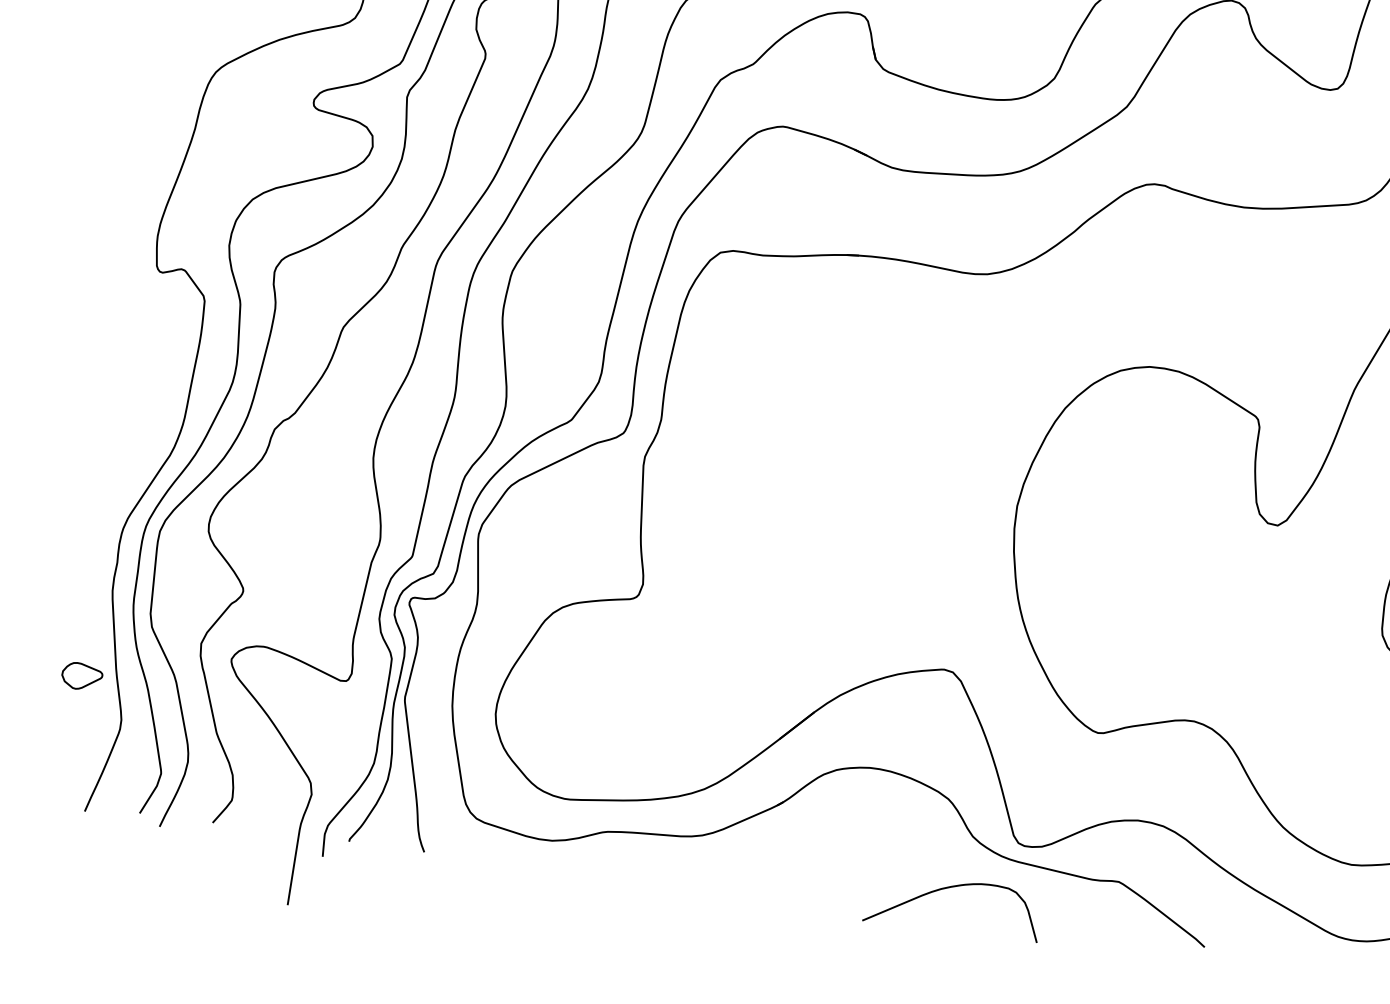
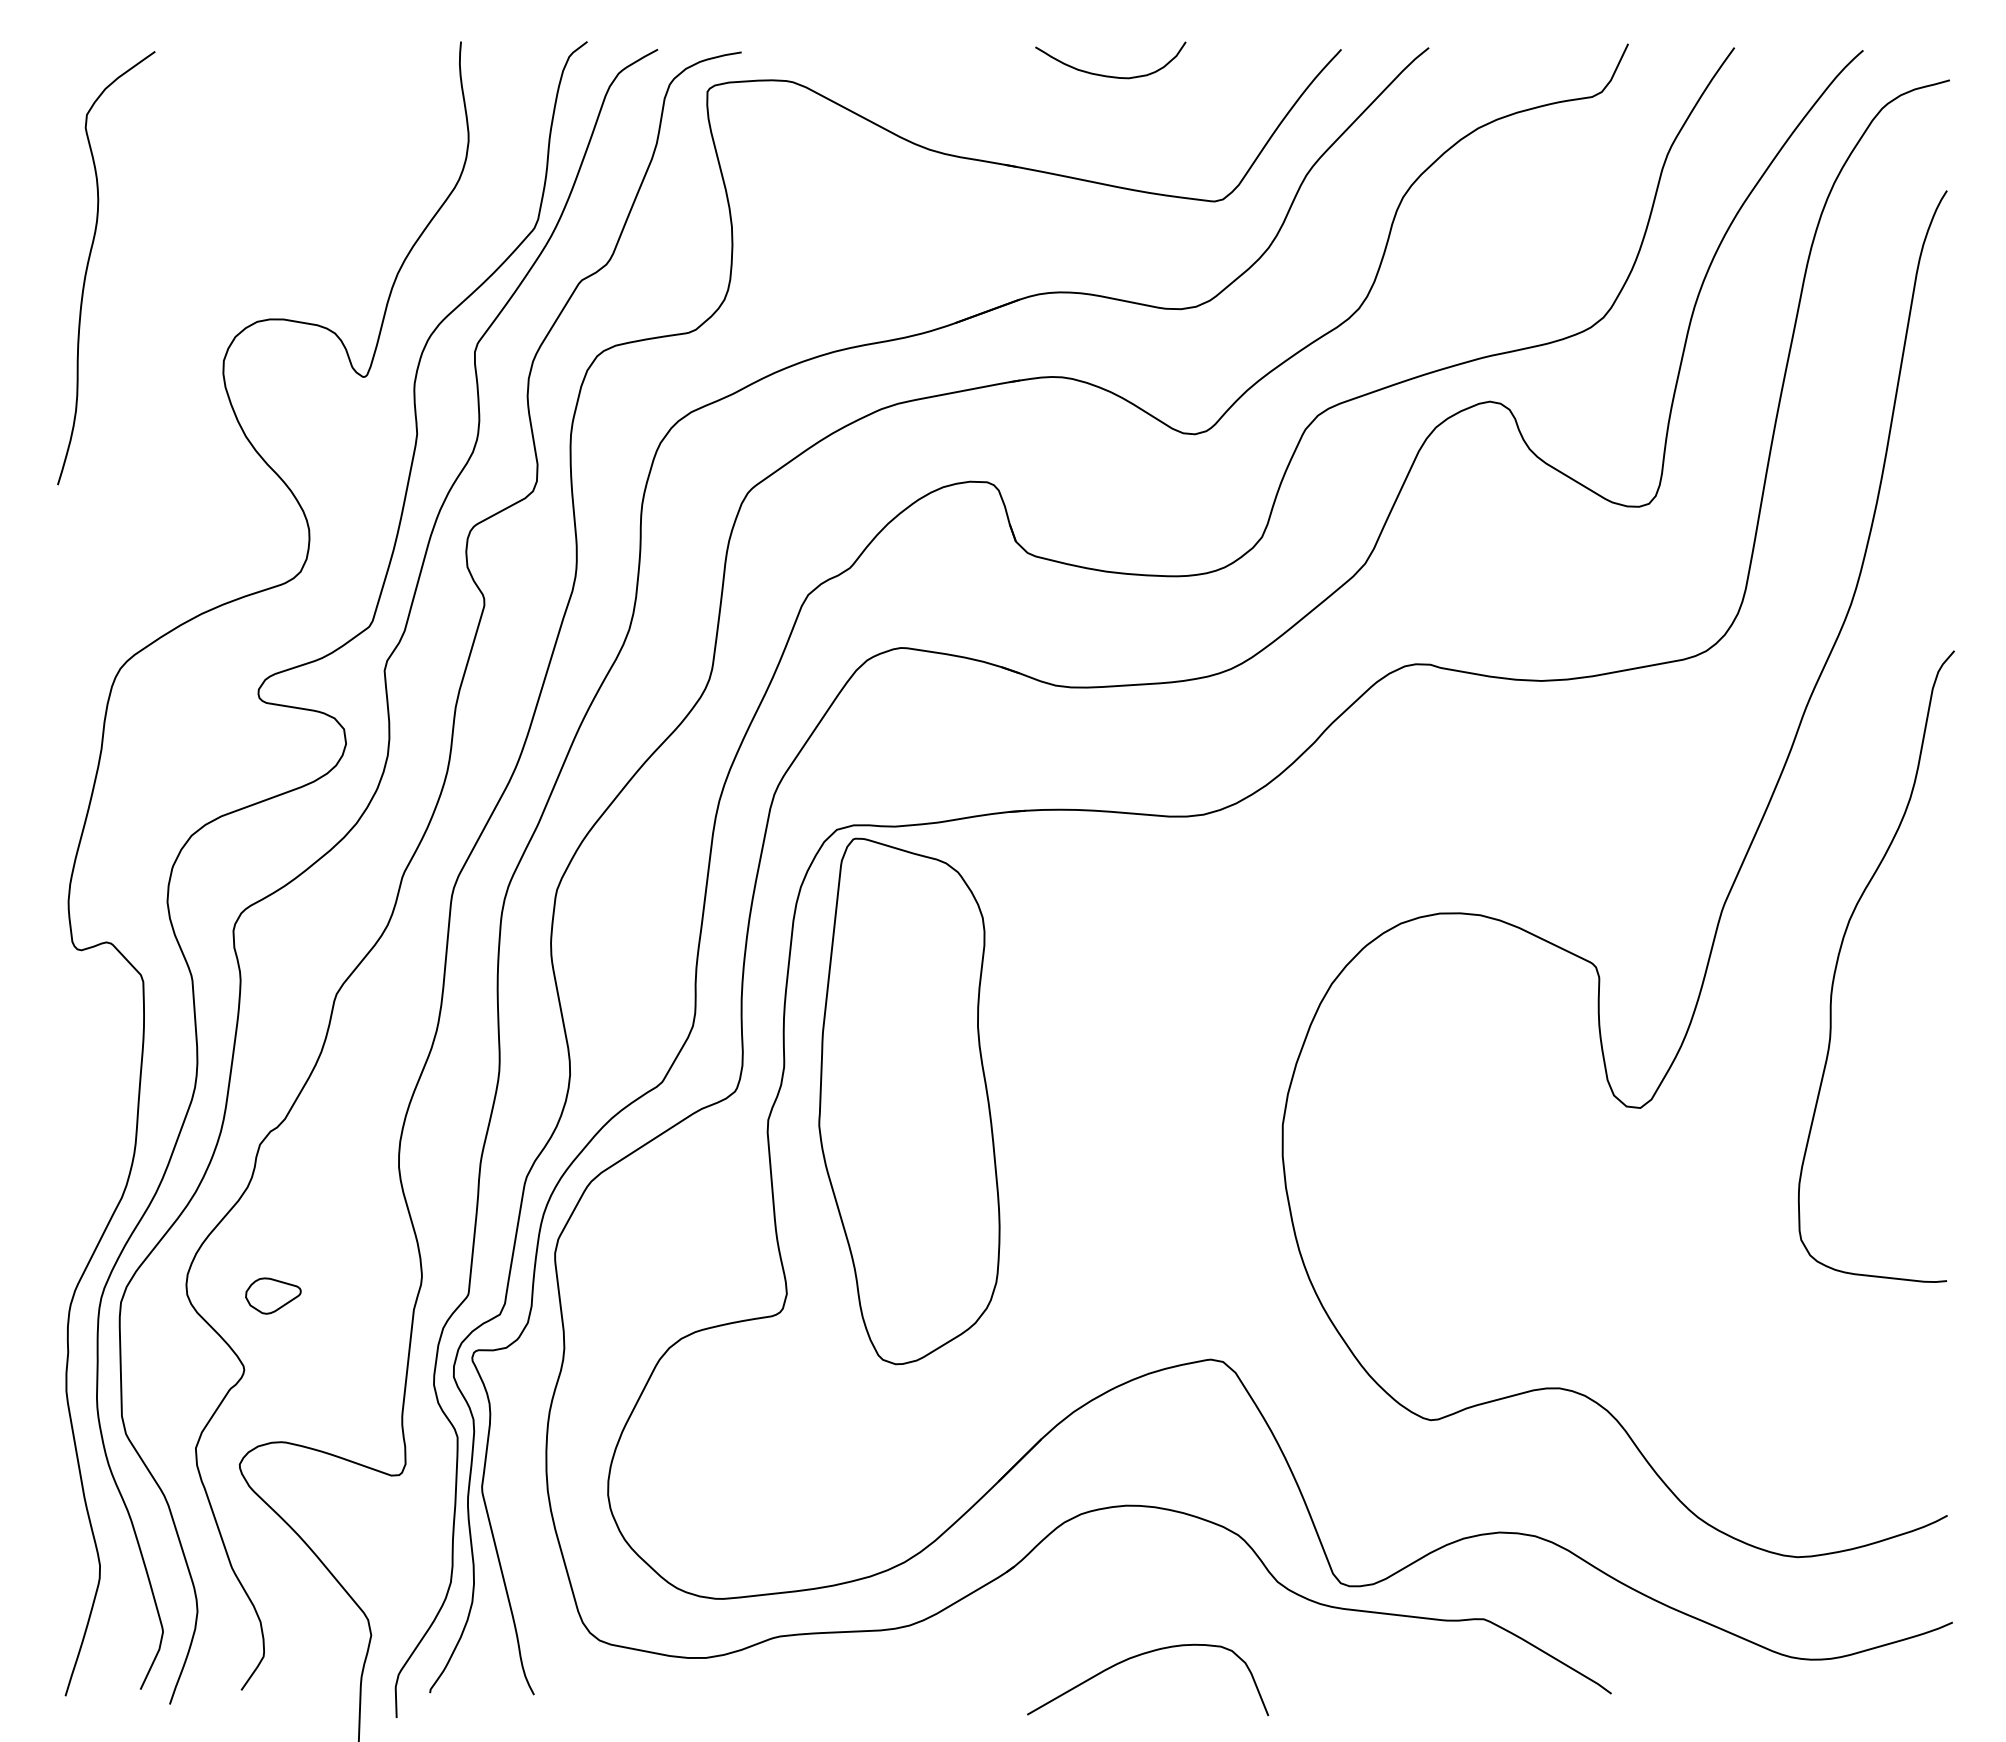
part: (748, 455) -> (909, 1101), added
part: (82, 676) -> (273, 1295), moved
curve: (950, 887) -> (1141, 1655), moved

